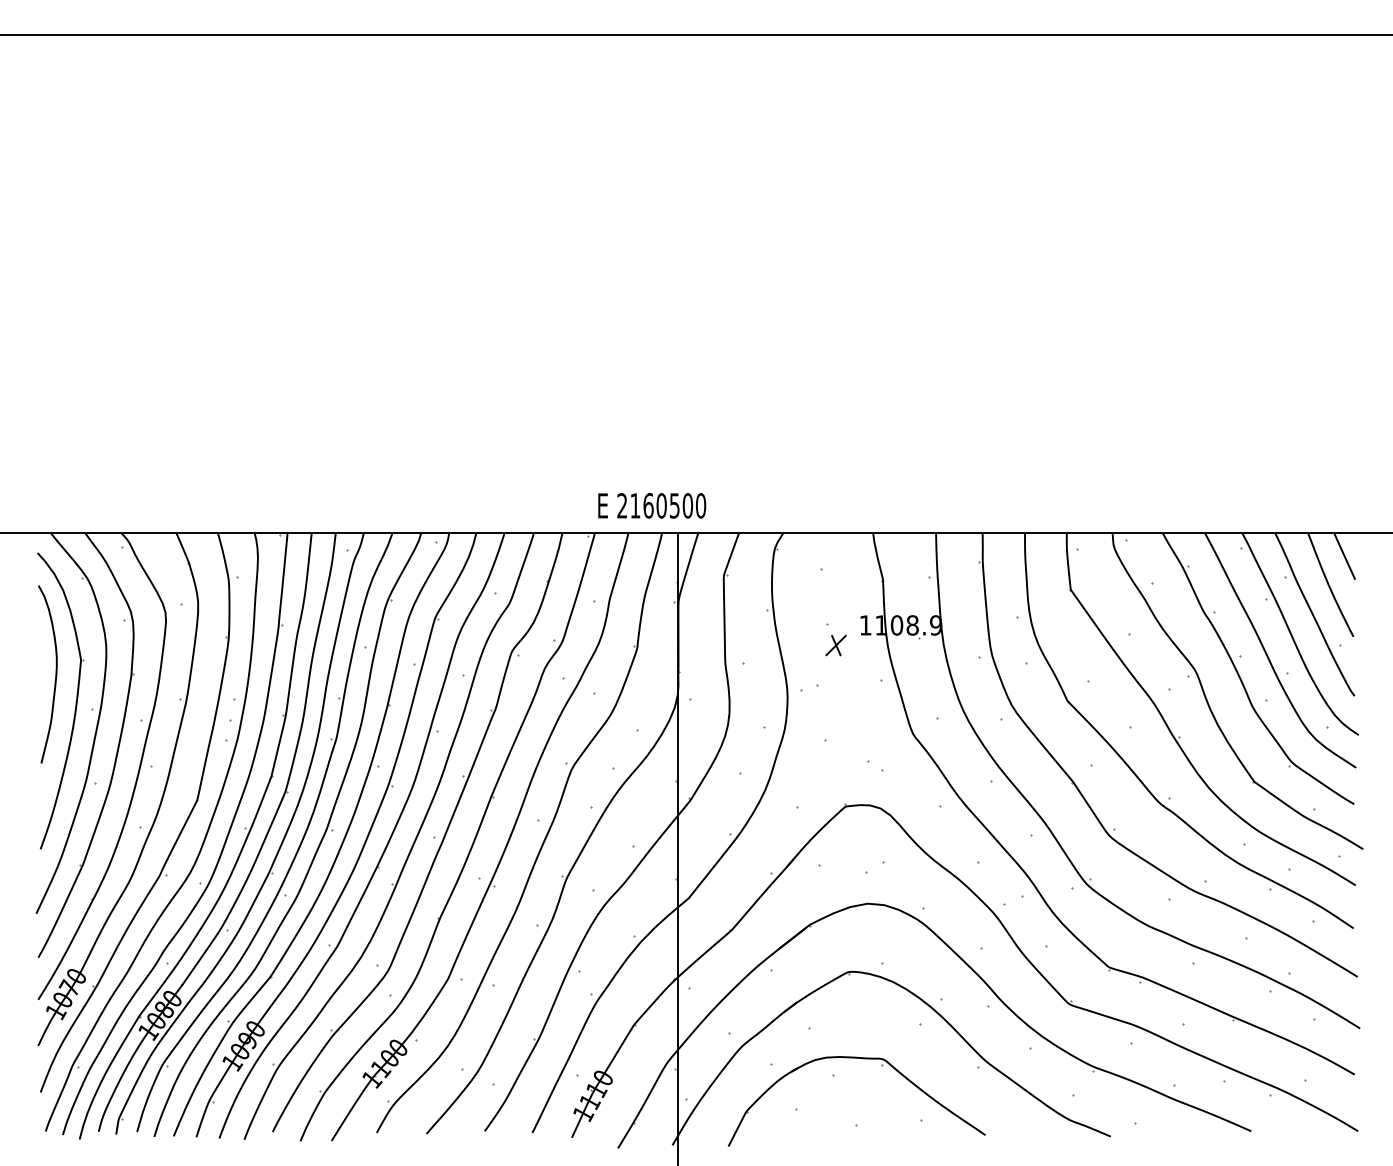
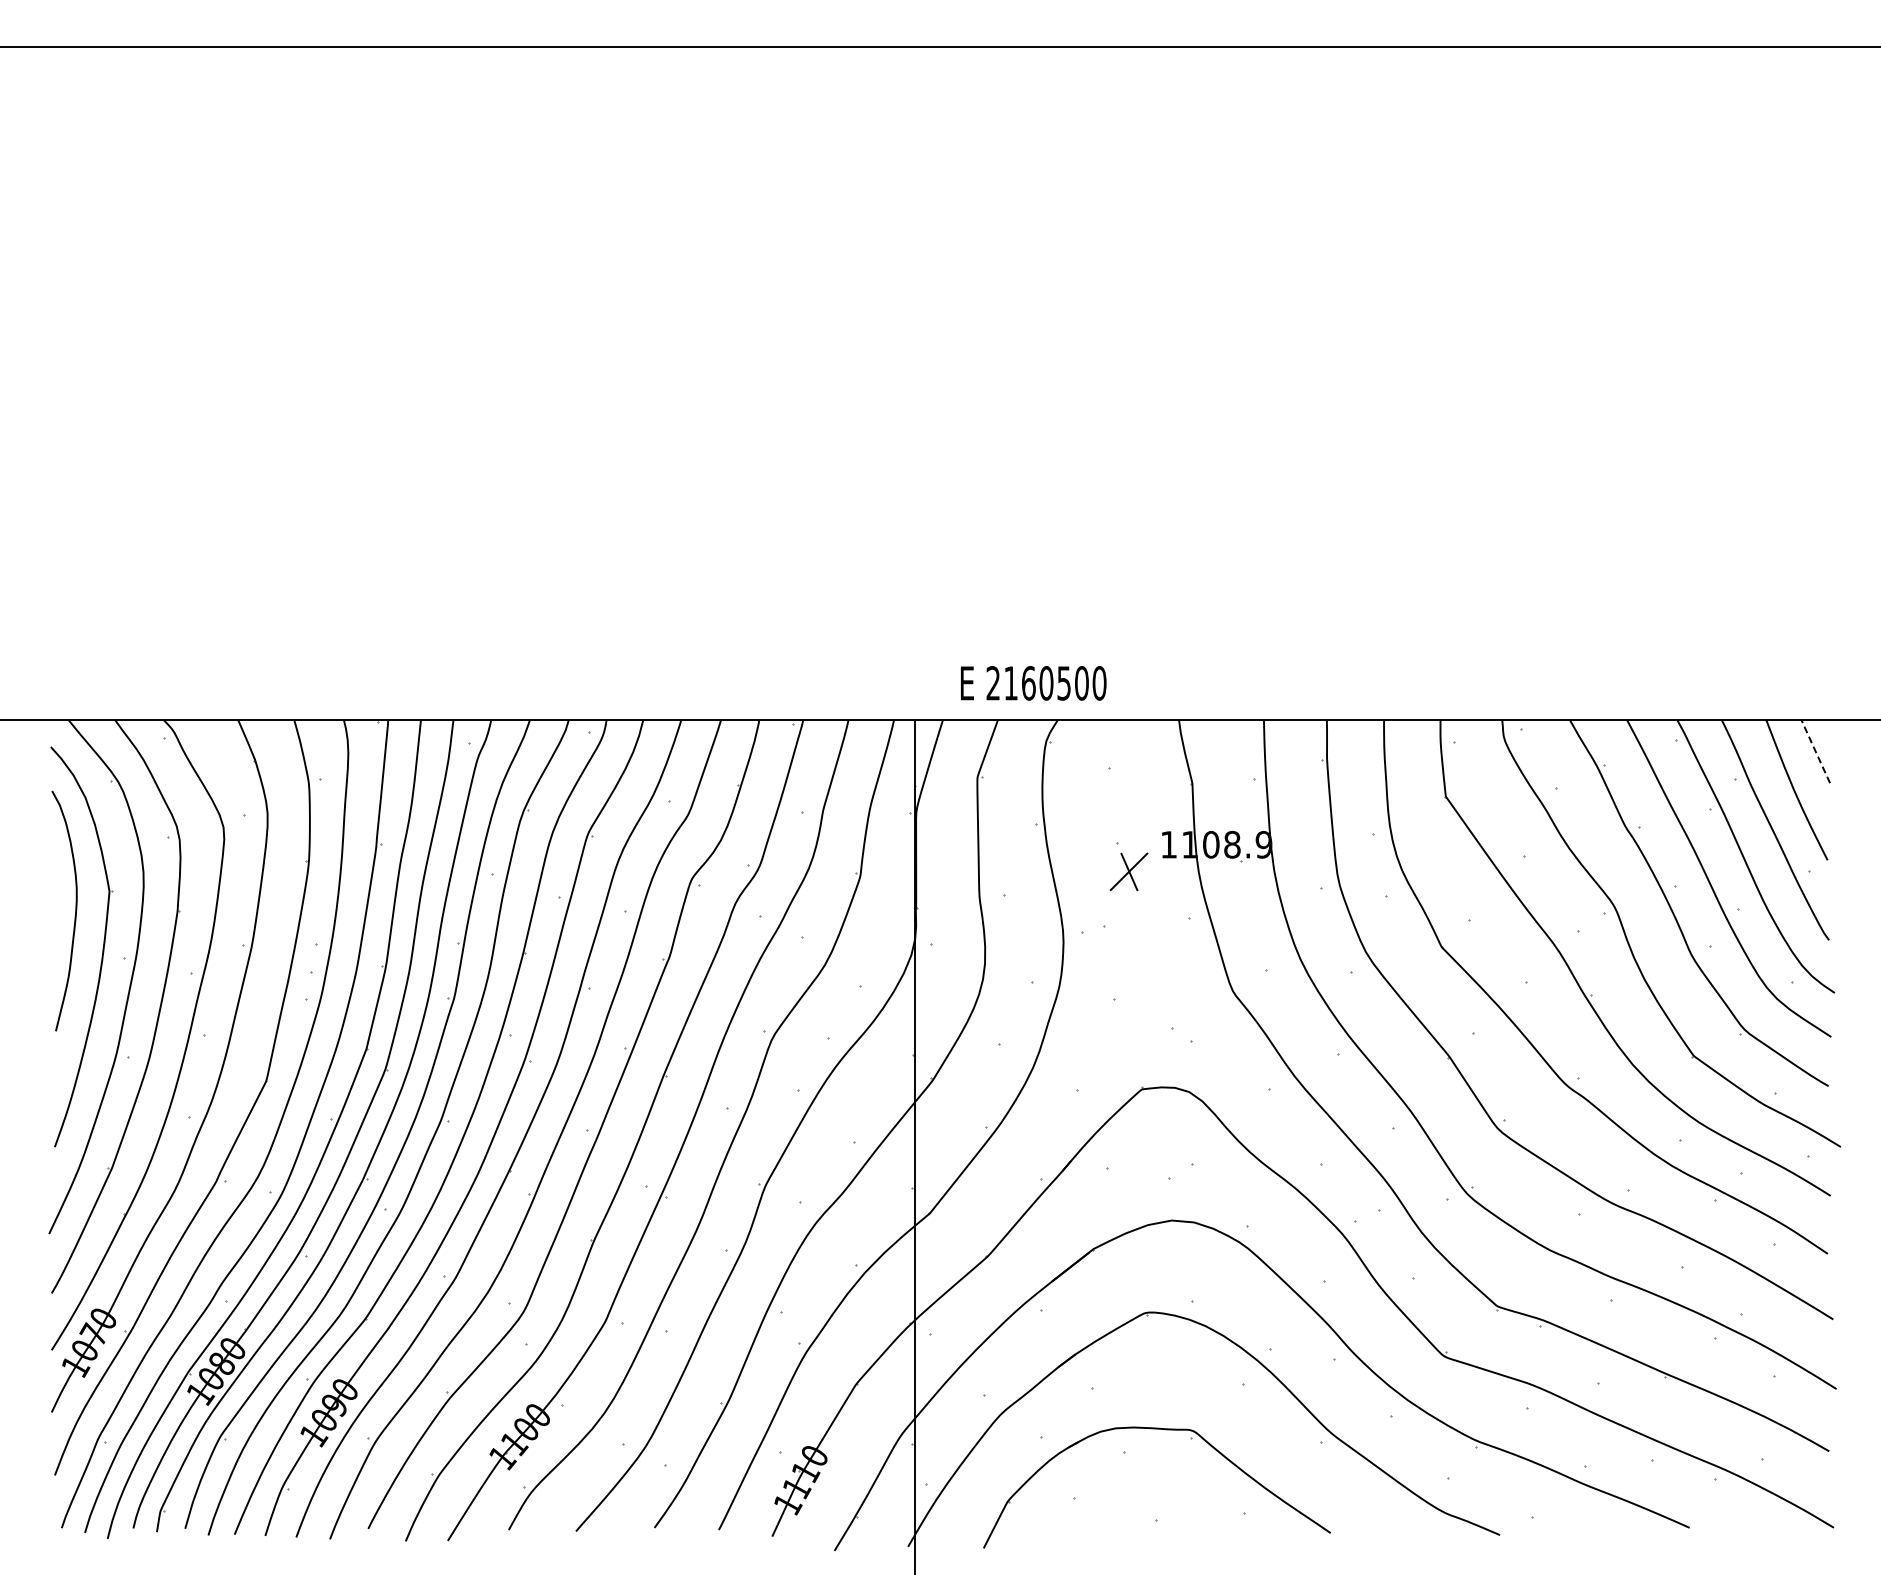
text: (652, 505) -> (1033, 683), moved
line: (1344, 555) -> (1815, 750), solid -> dashed
part: (835, 645) -> (1128, 871), size x1.4

